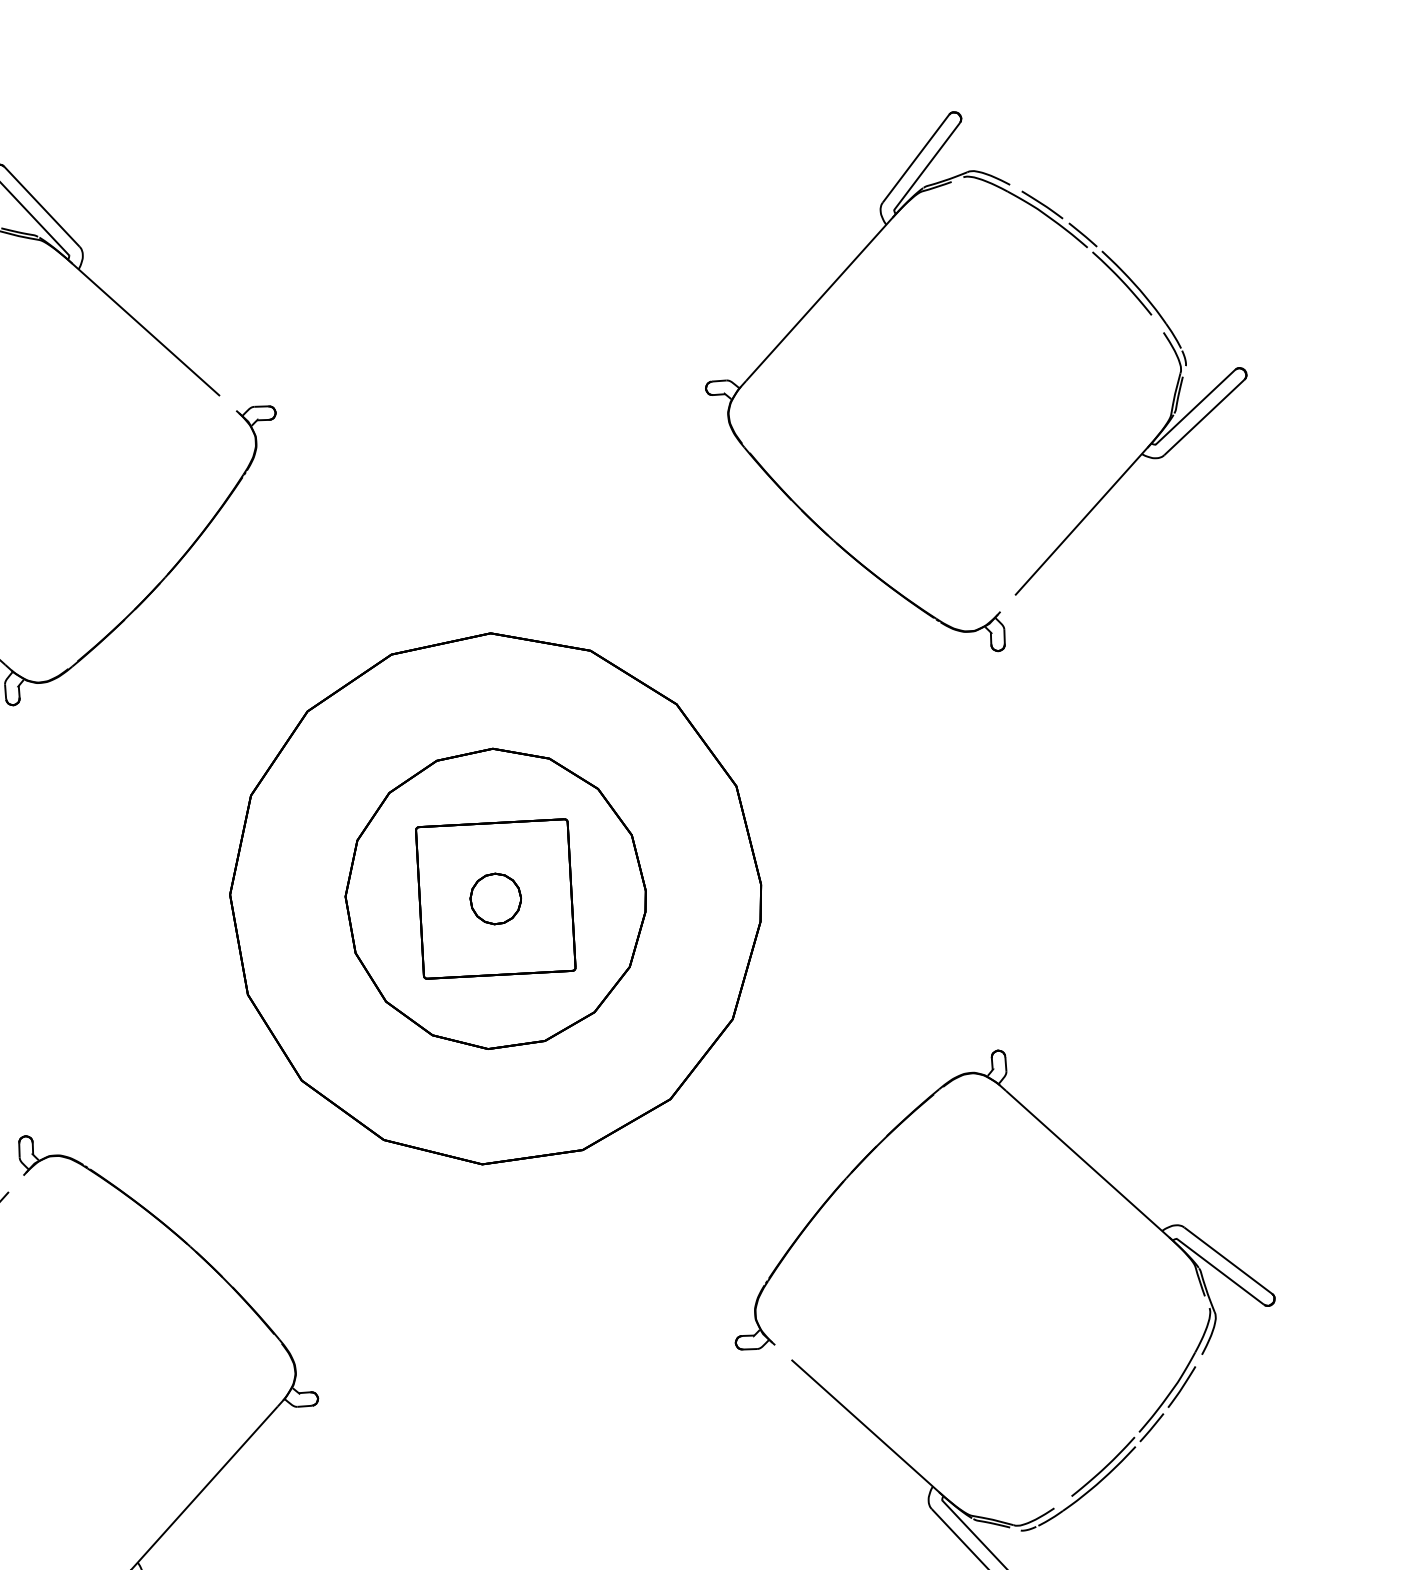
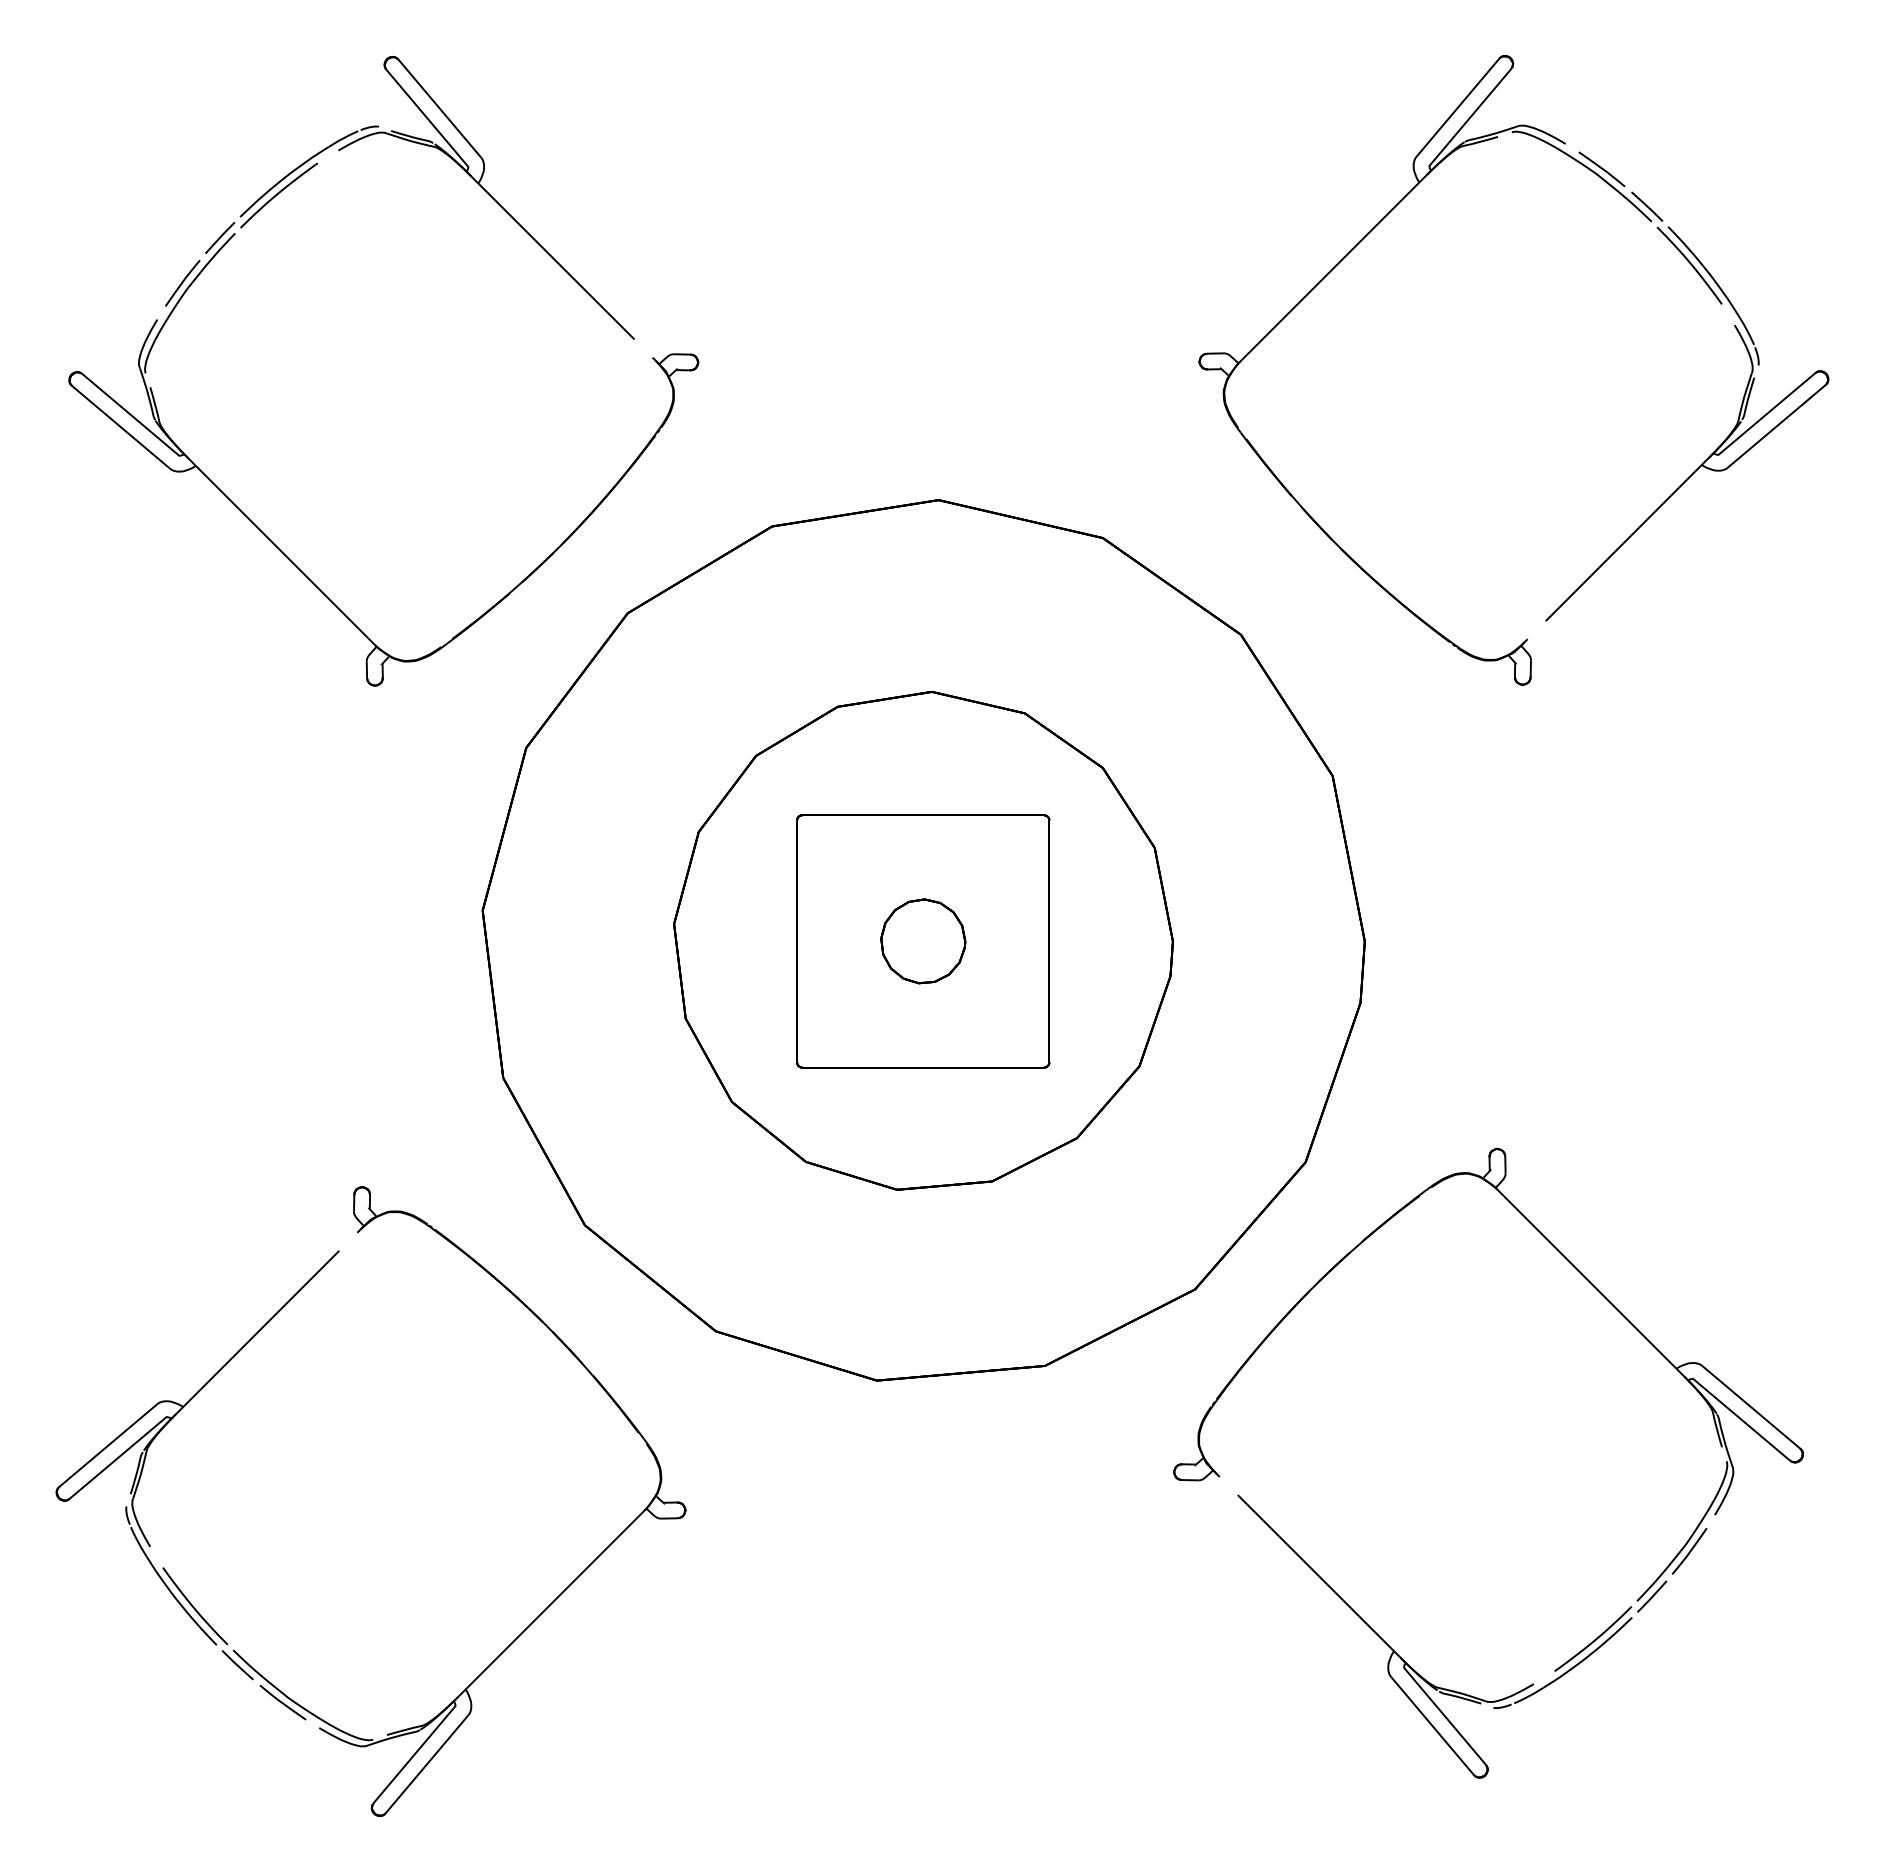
part: (495, 898) -> (923, 940), size x1.43

